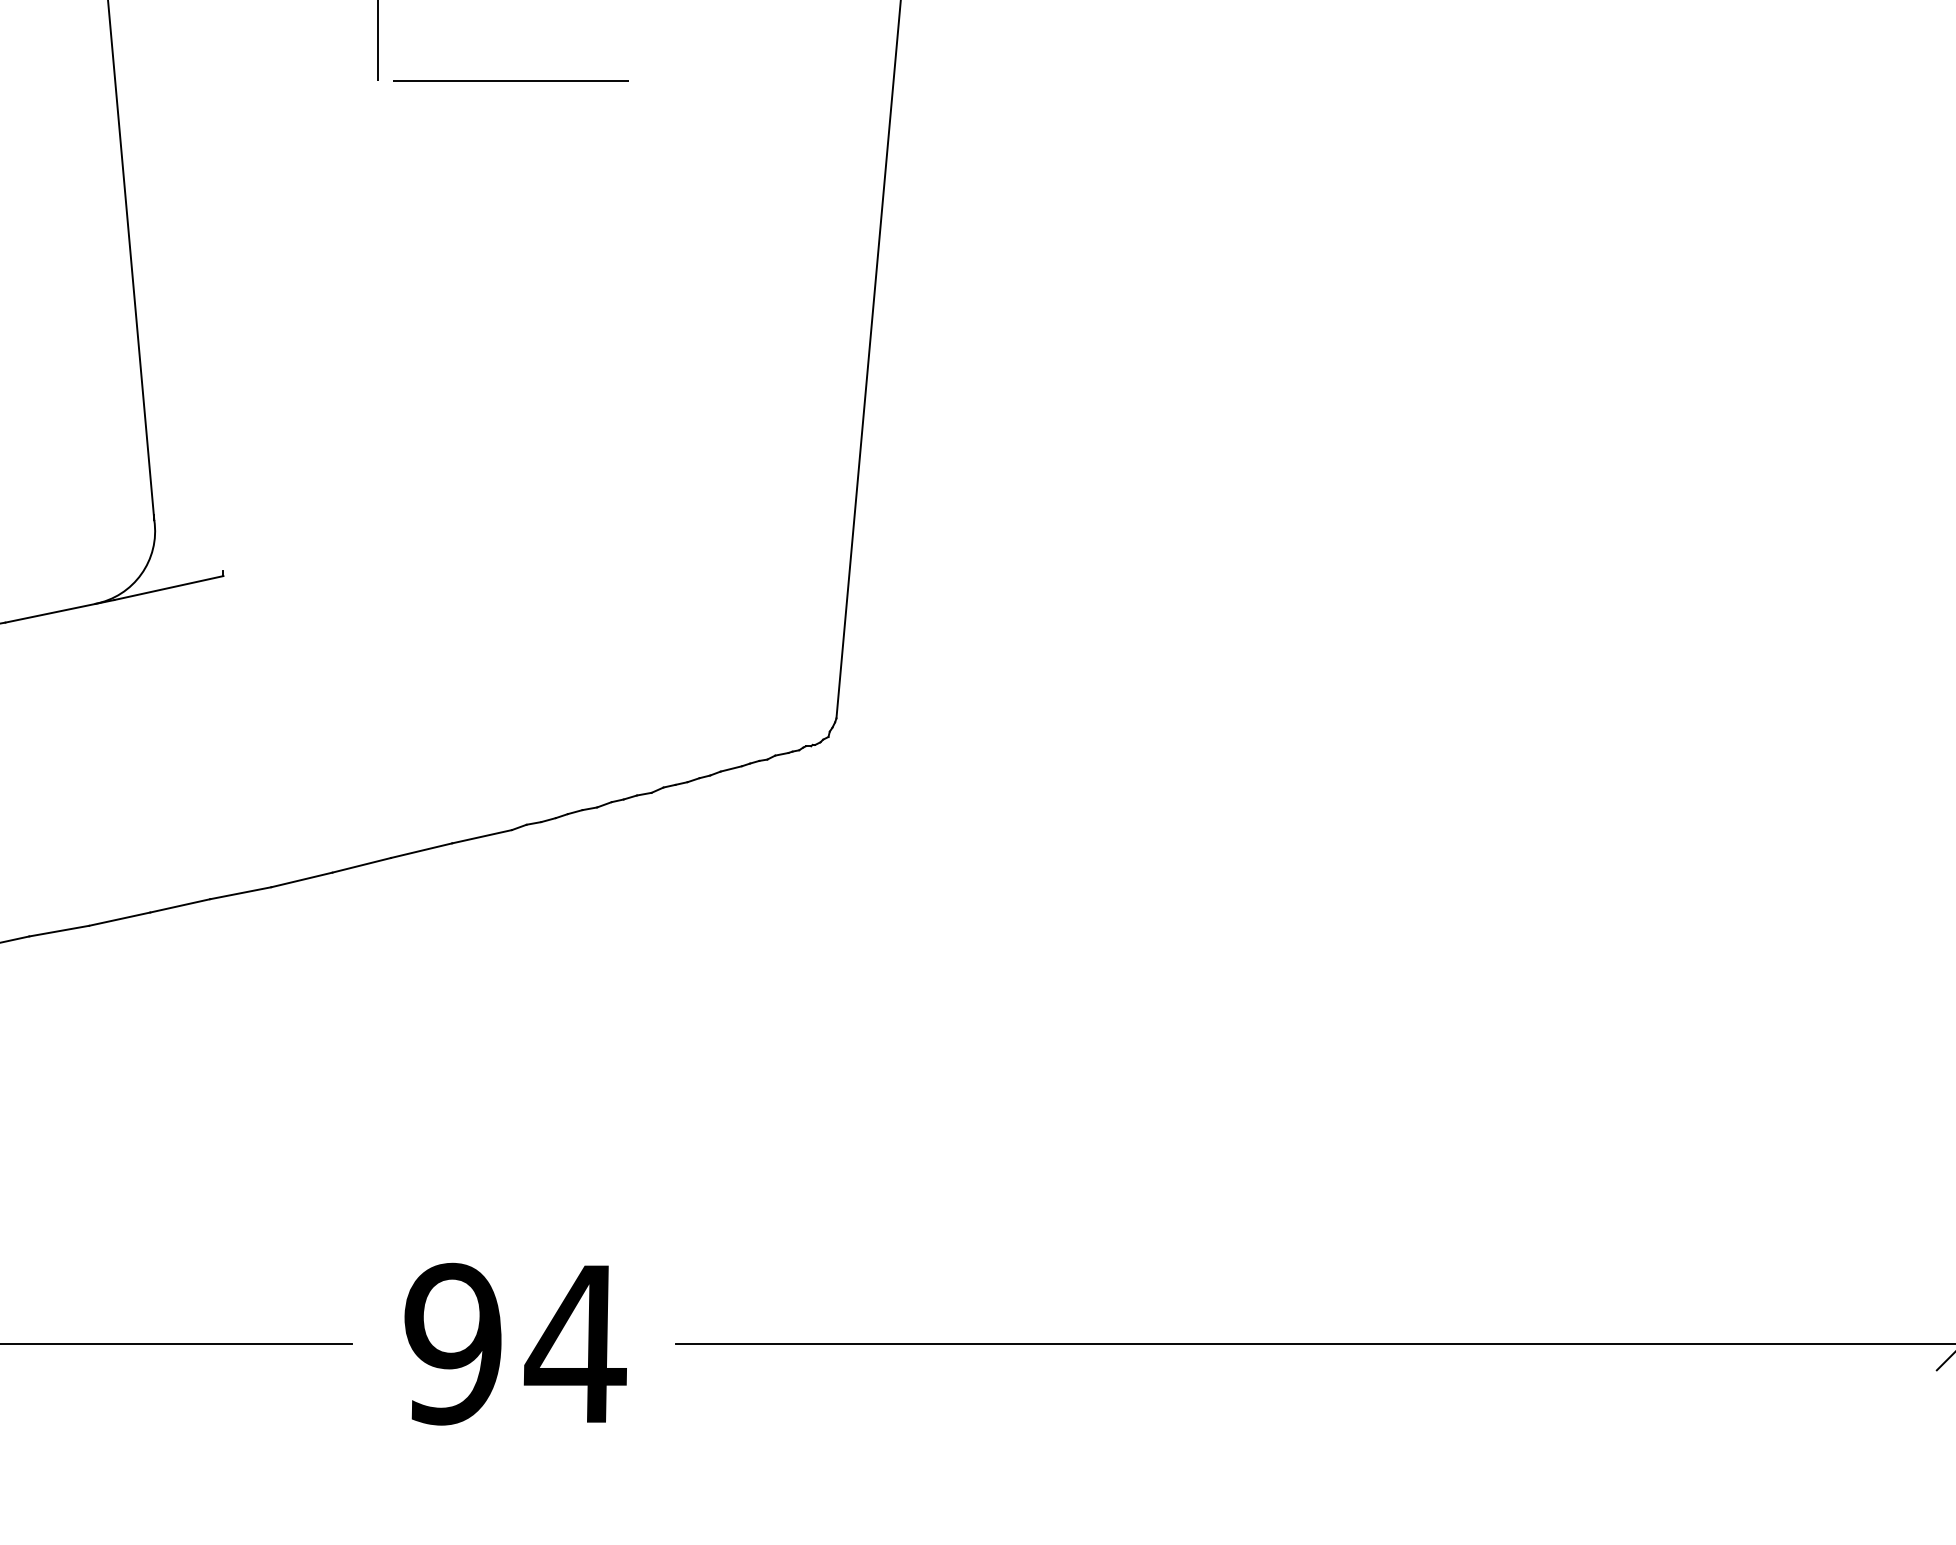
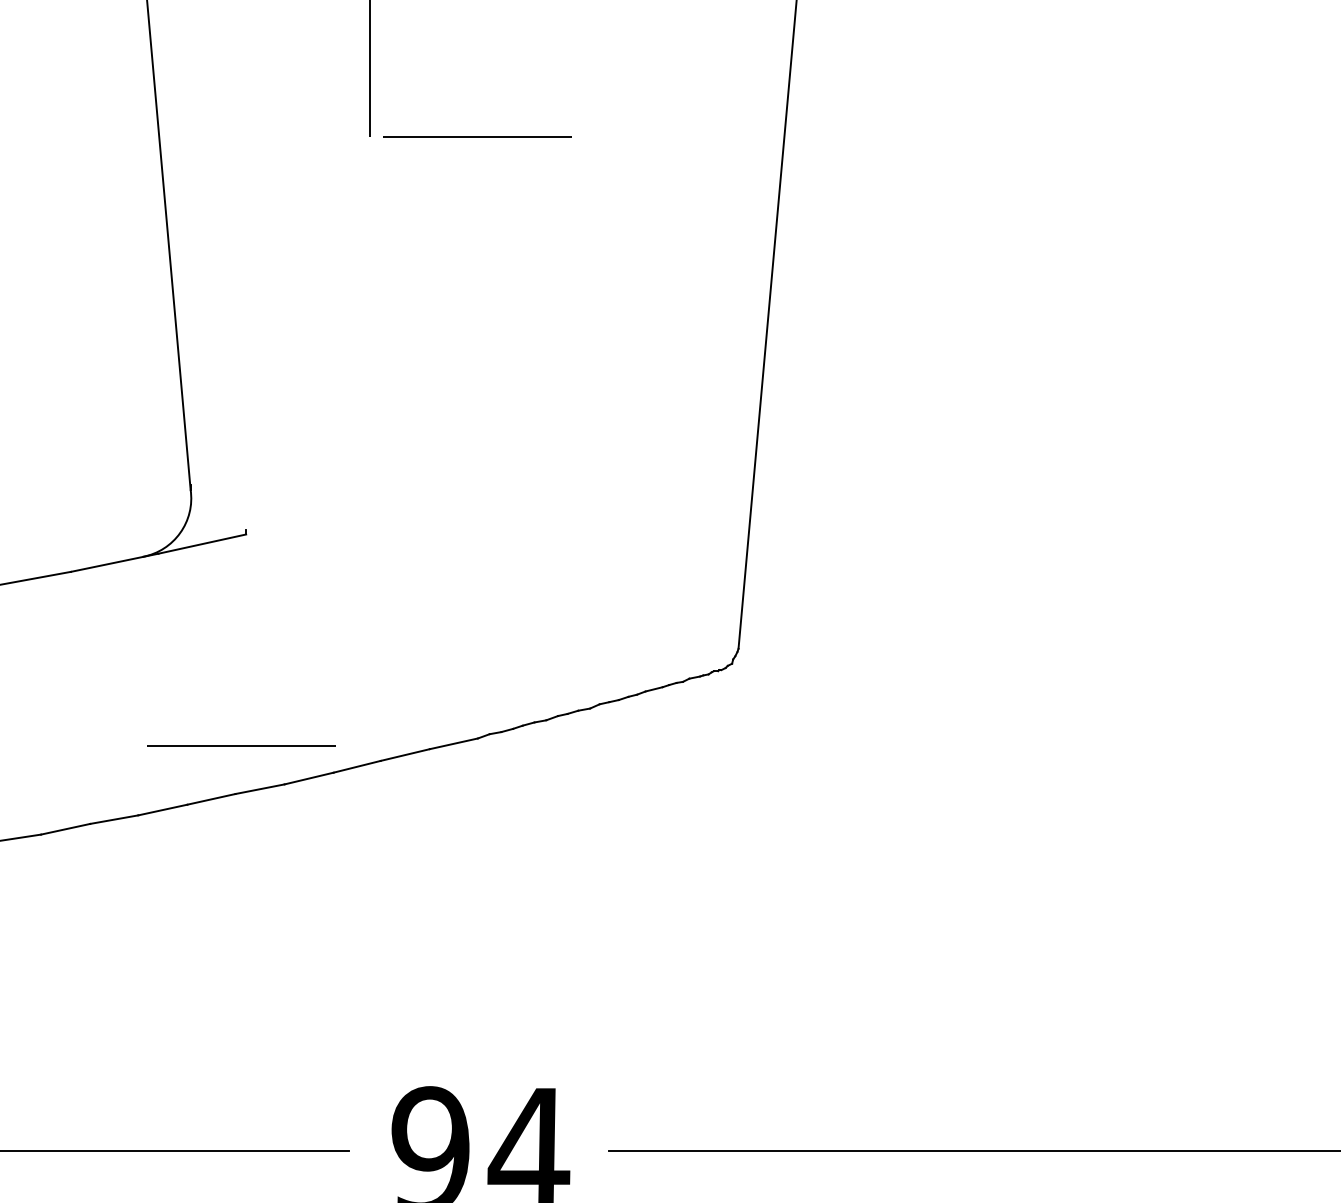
line: (216, 838) -> (240, 745), added

